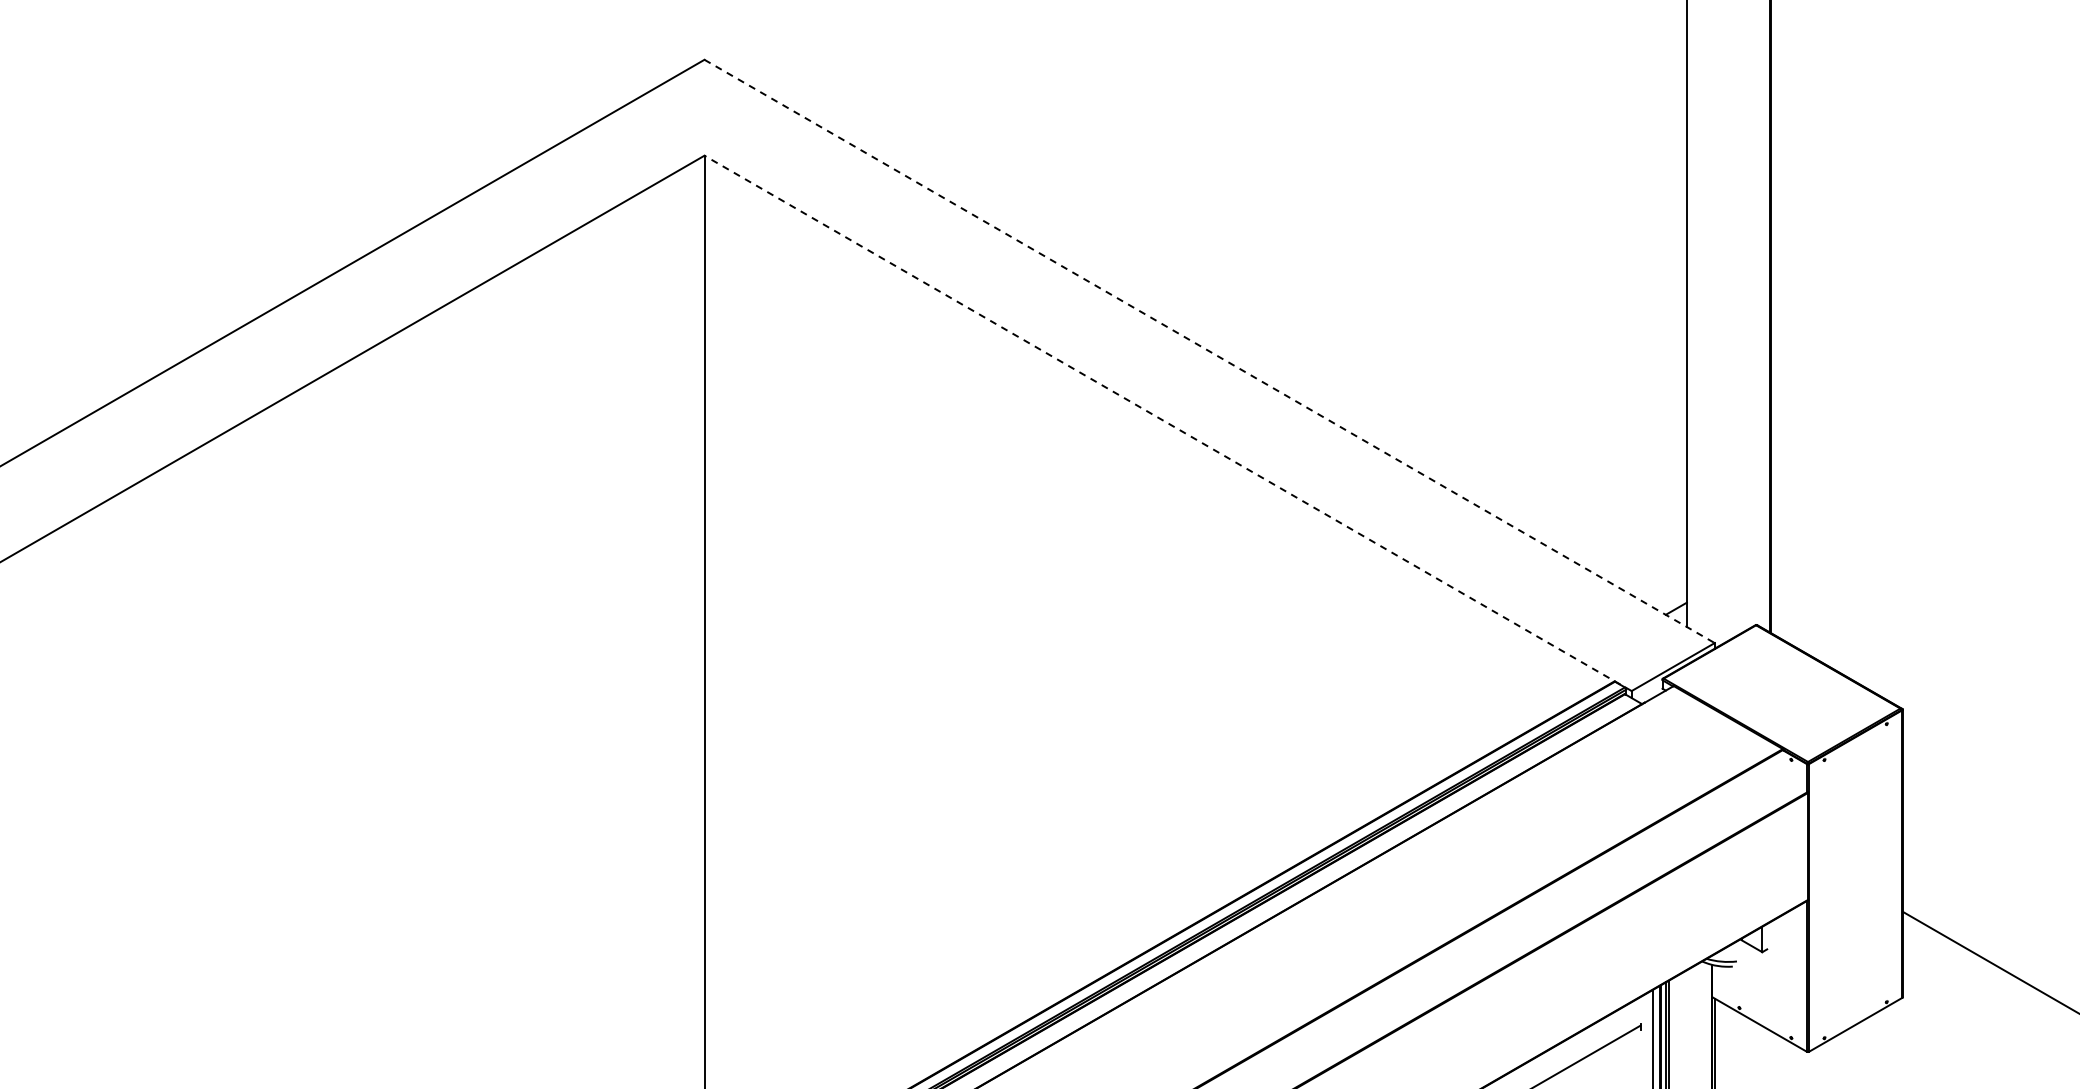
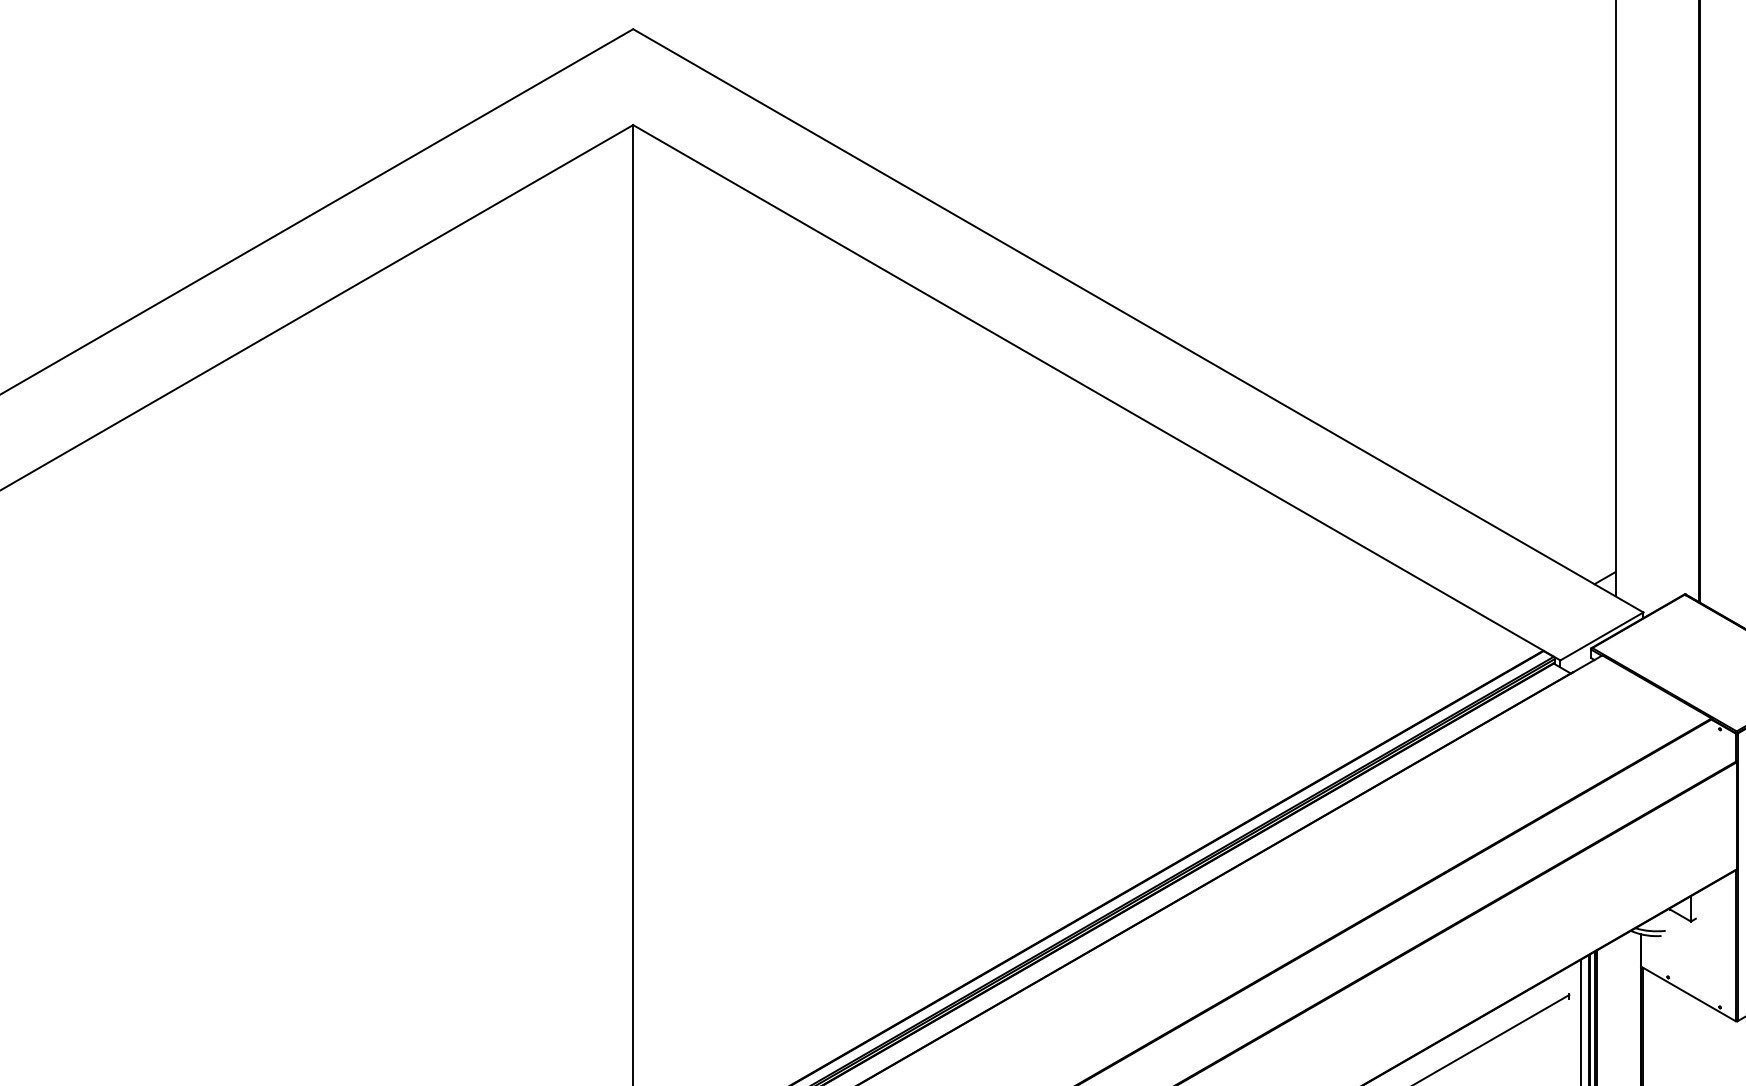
line: (1210, 351) -> (1139, 320), dashed -> solid
line: (1167, 423) -> (1096, 392), dashed -> solid

